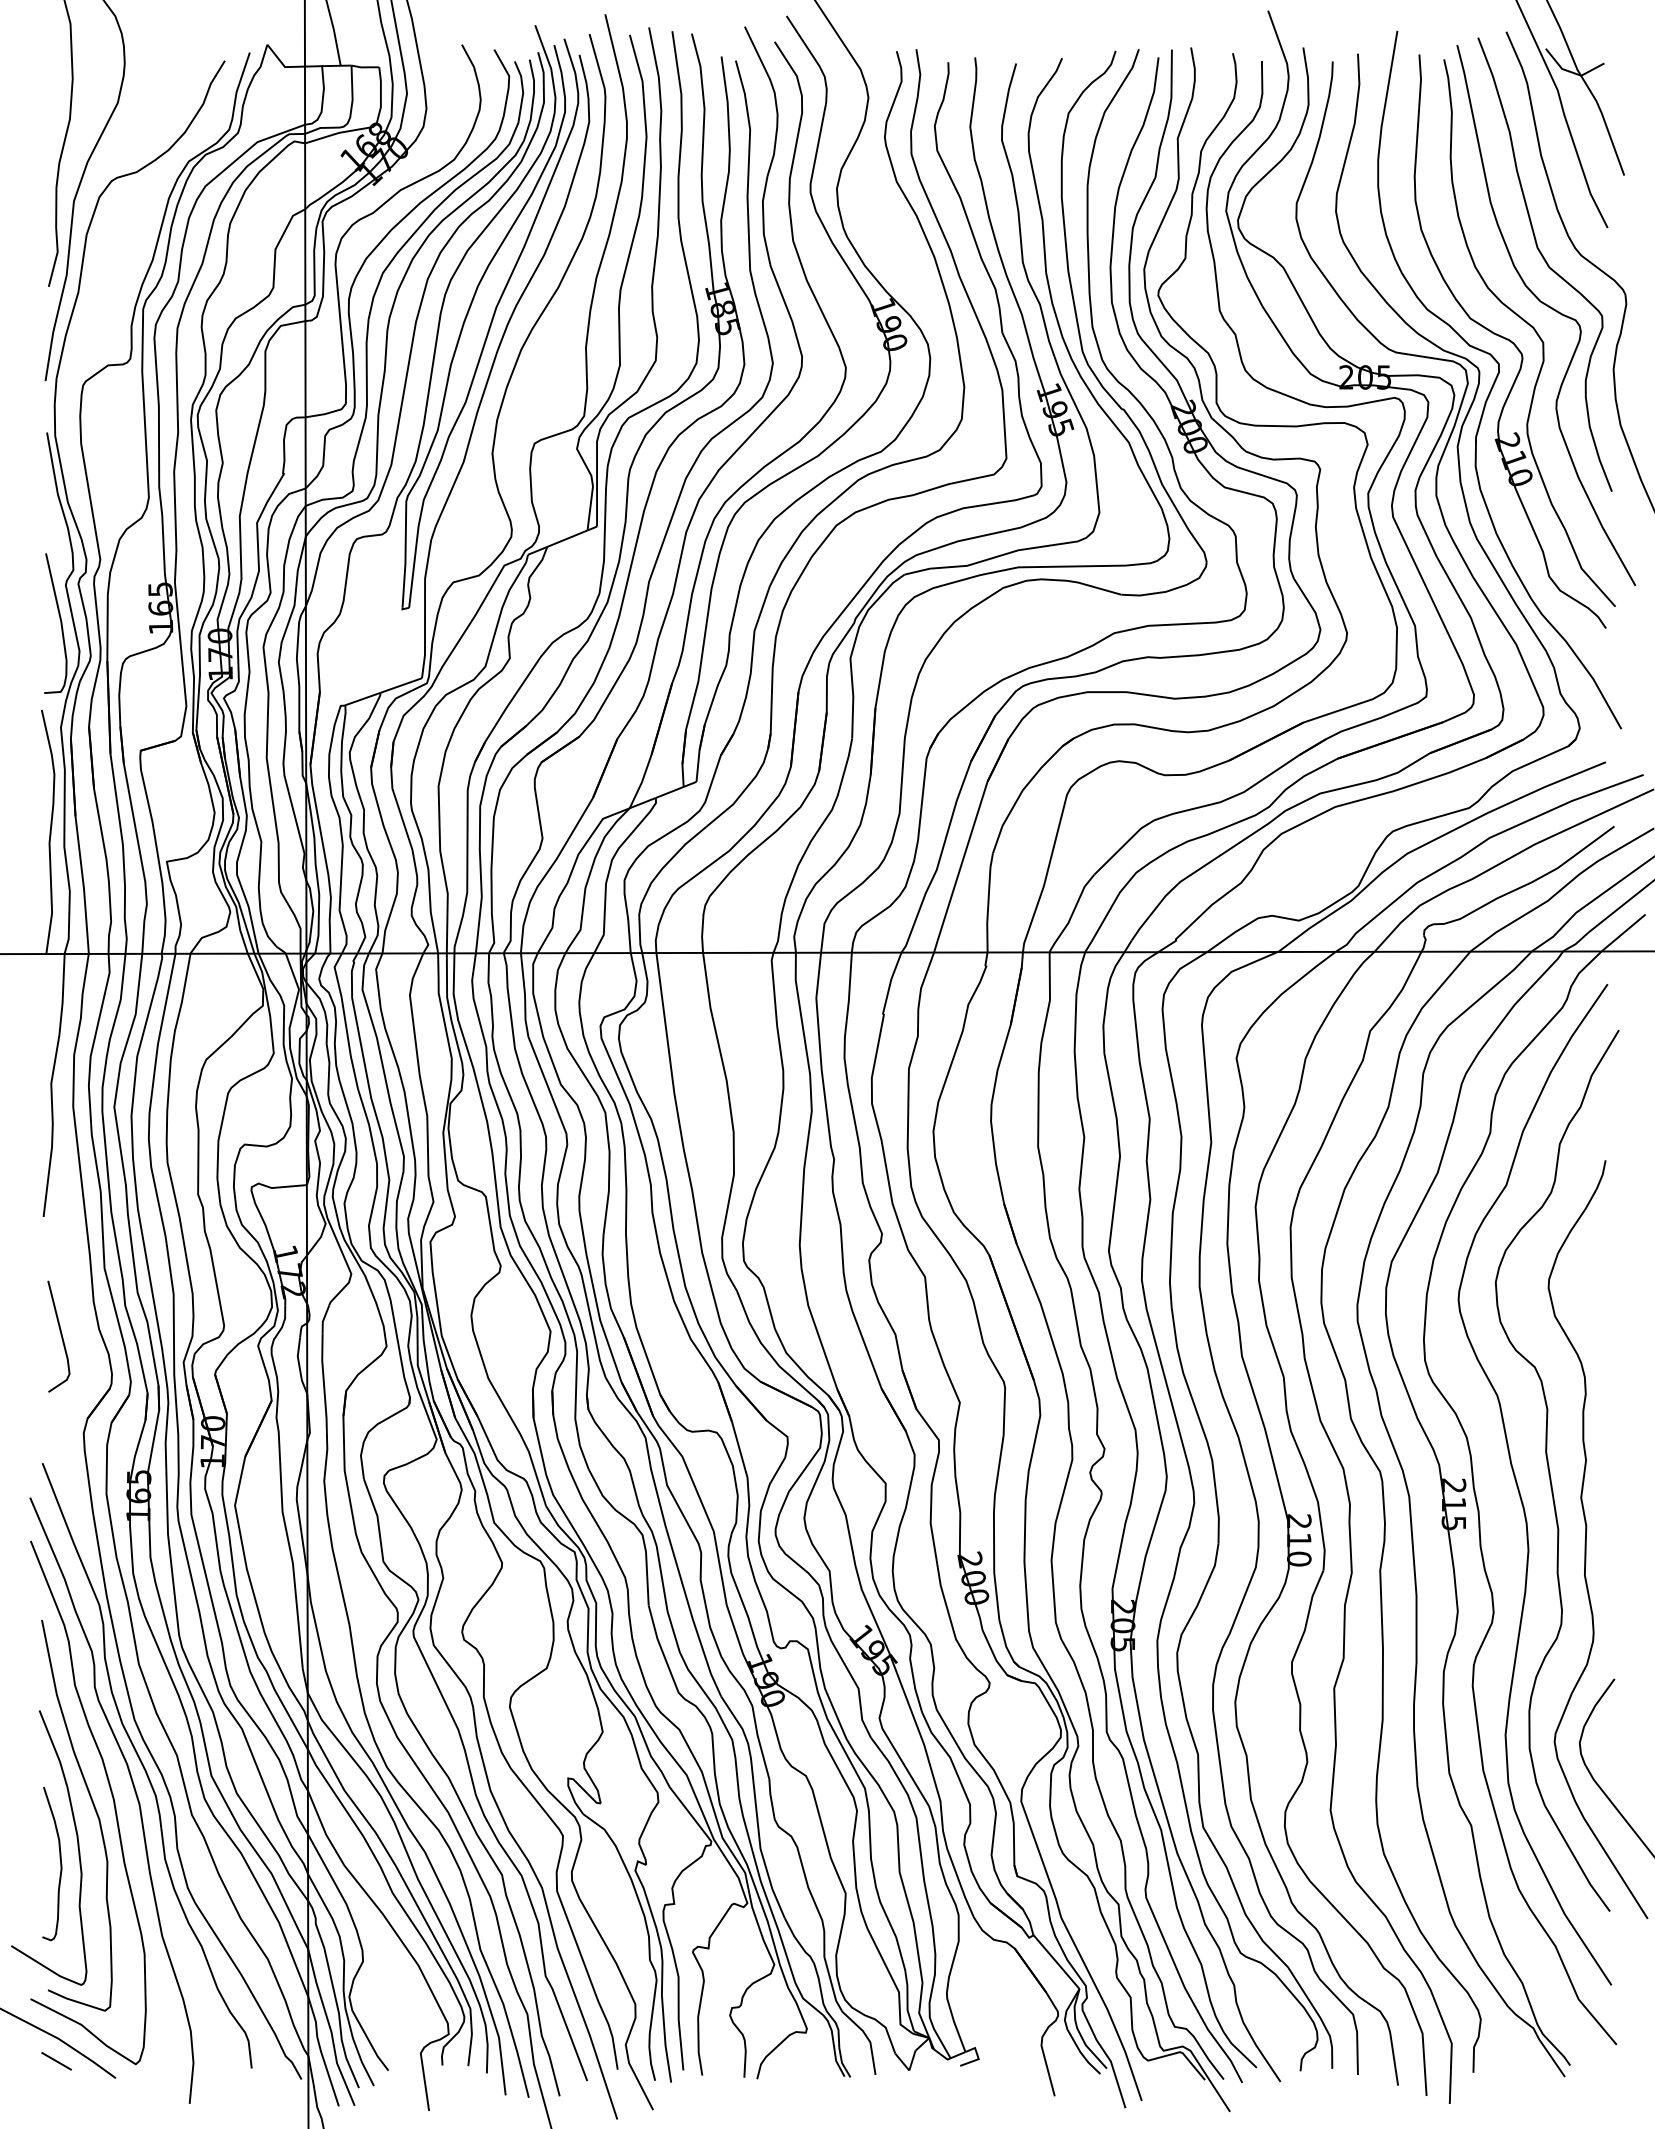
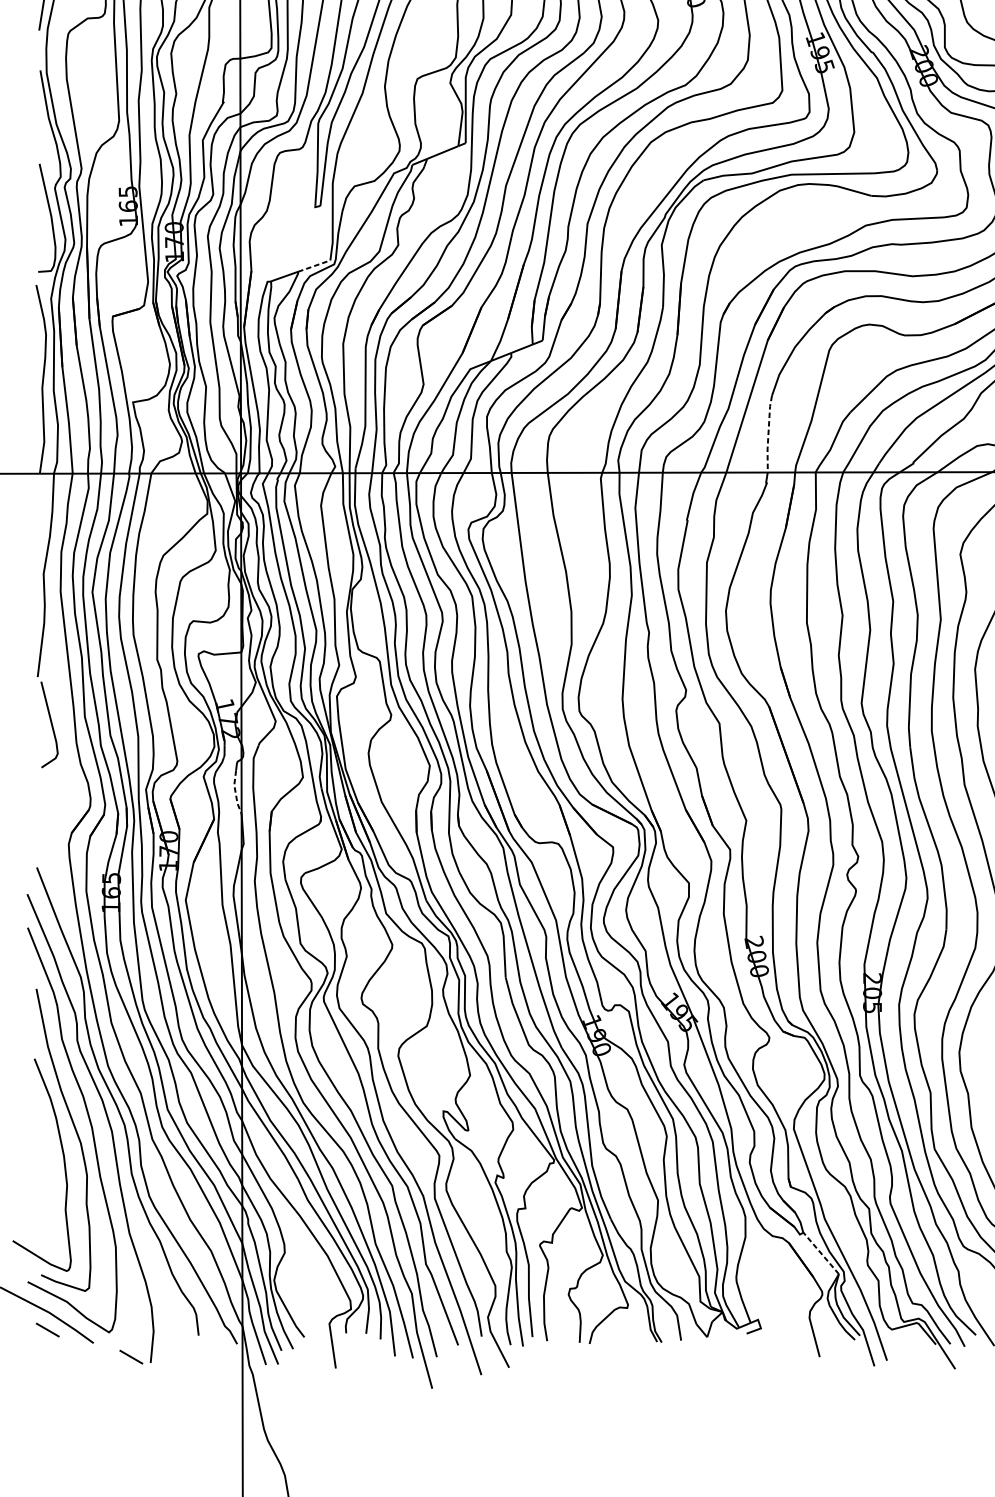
line: (401, 685) -> (314, 266), solid -> dashed
line: (988, 902) -> (768, 433), solid -> dashed
line: (60, 1335) -> (50, 723), moved
line: (299, 1366) -> (235, 792), solid -> dashed
curve: (60, 1863) -> (50, 1177), removed
line: (1056, 1961) -> (821, 1252), solid -> dashed
line: (164, 2096) -> (131, 1357), added

